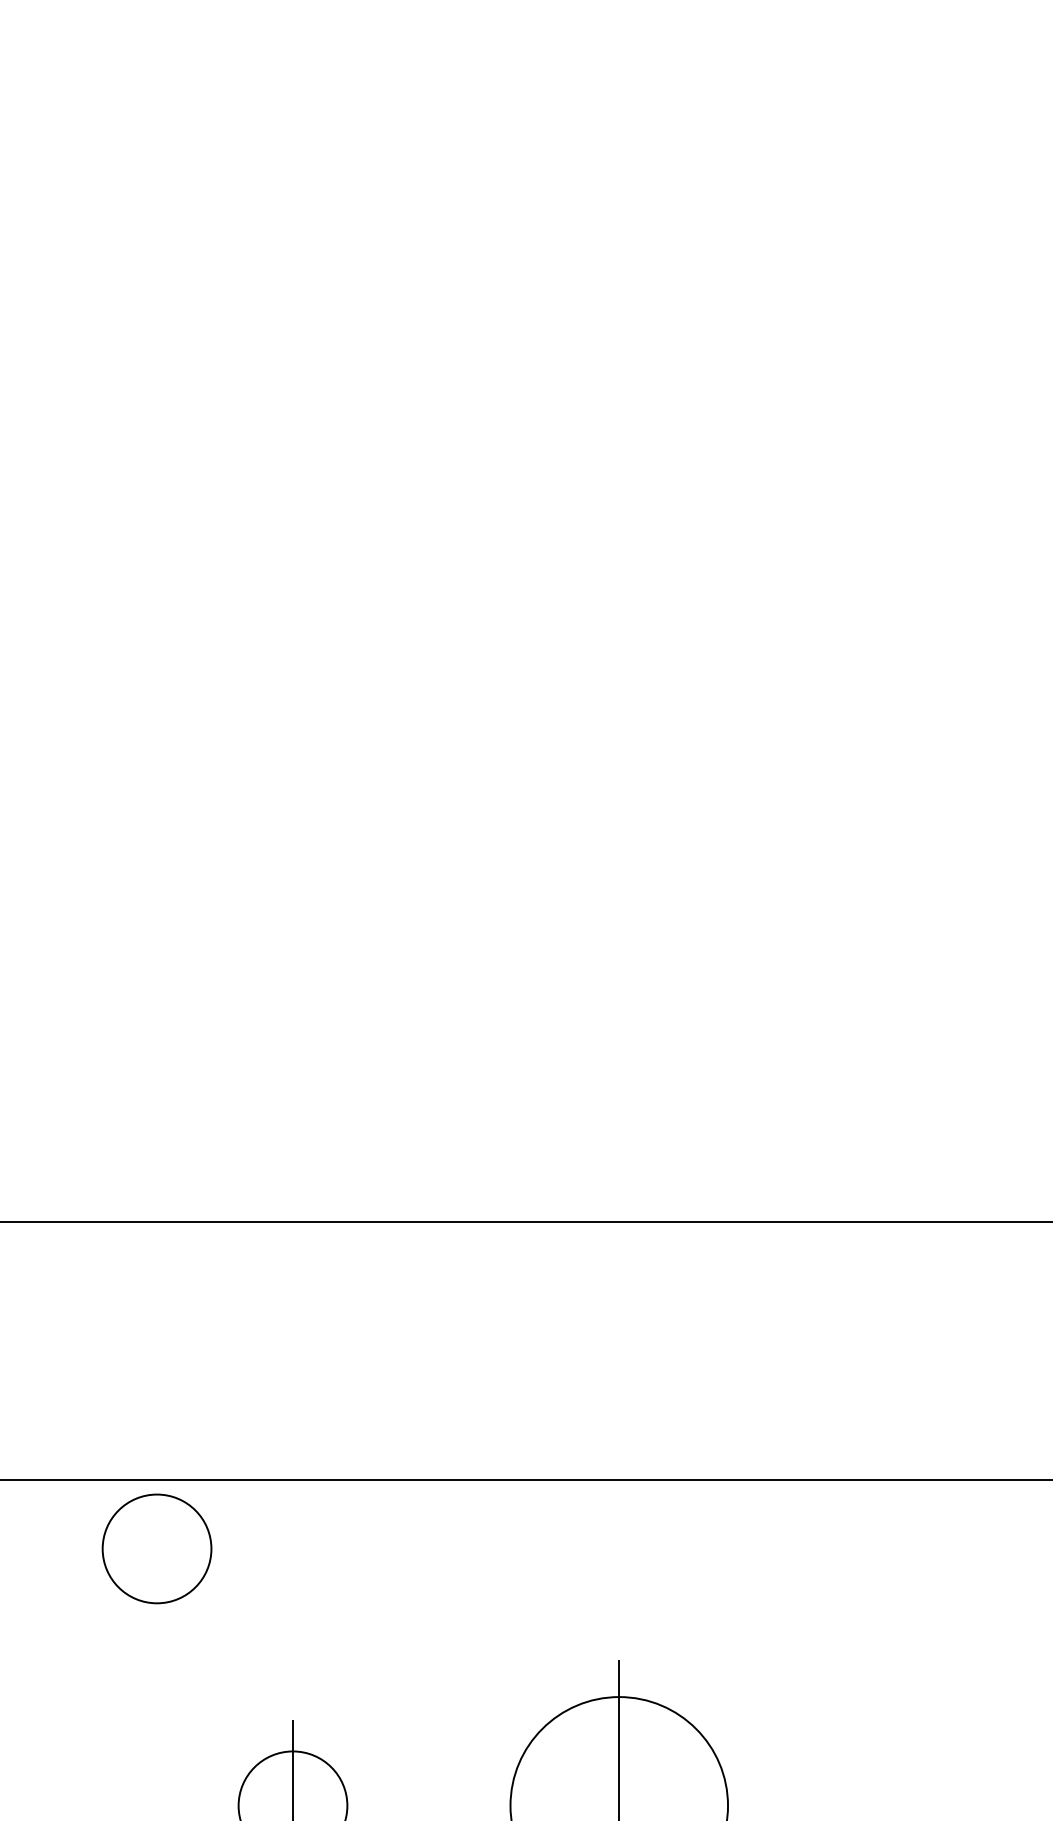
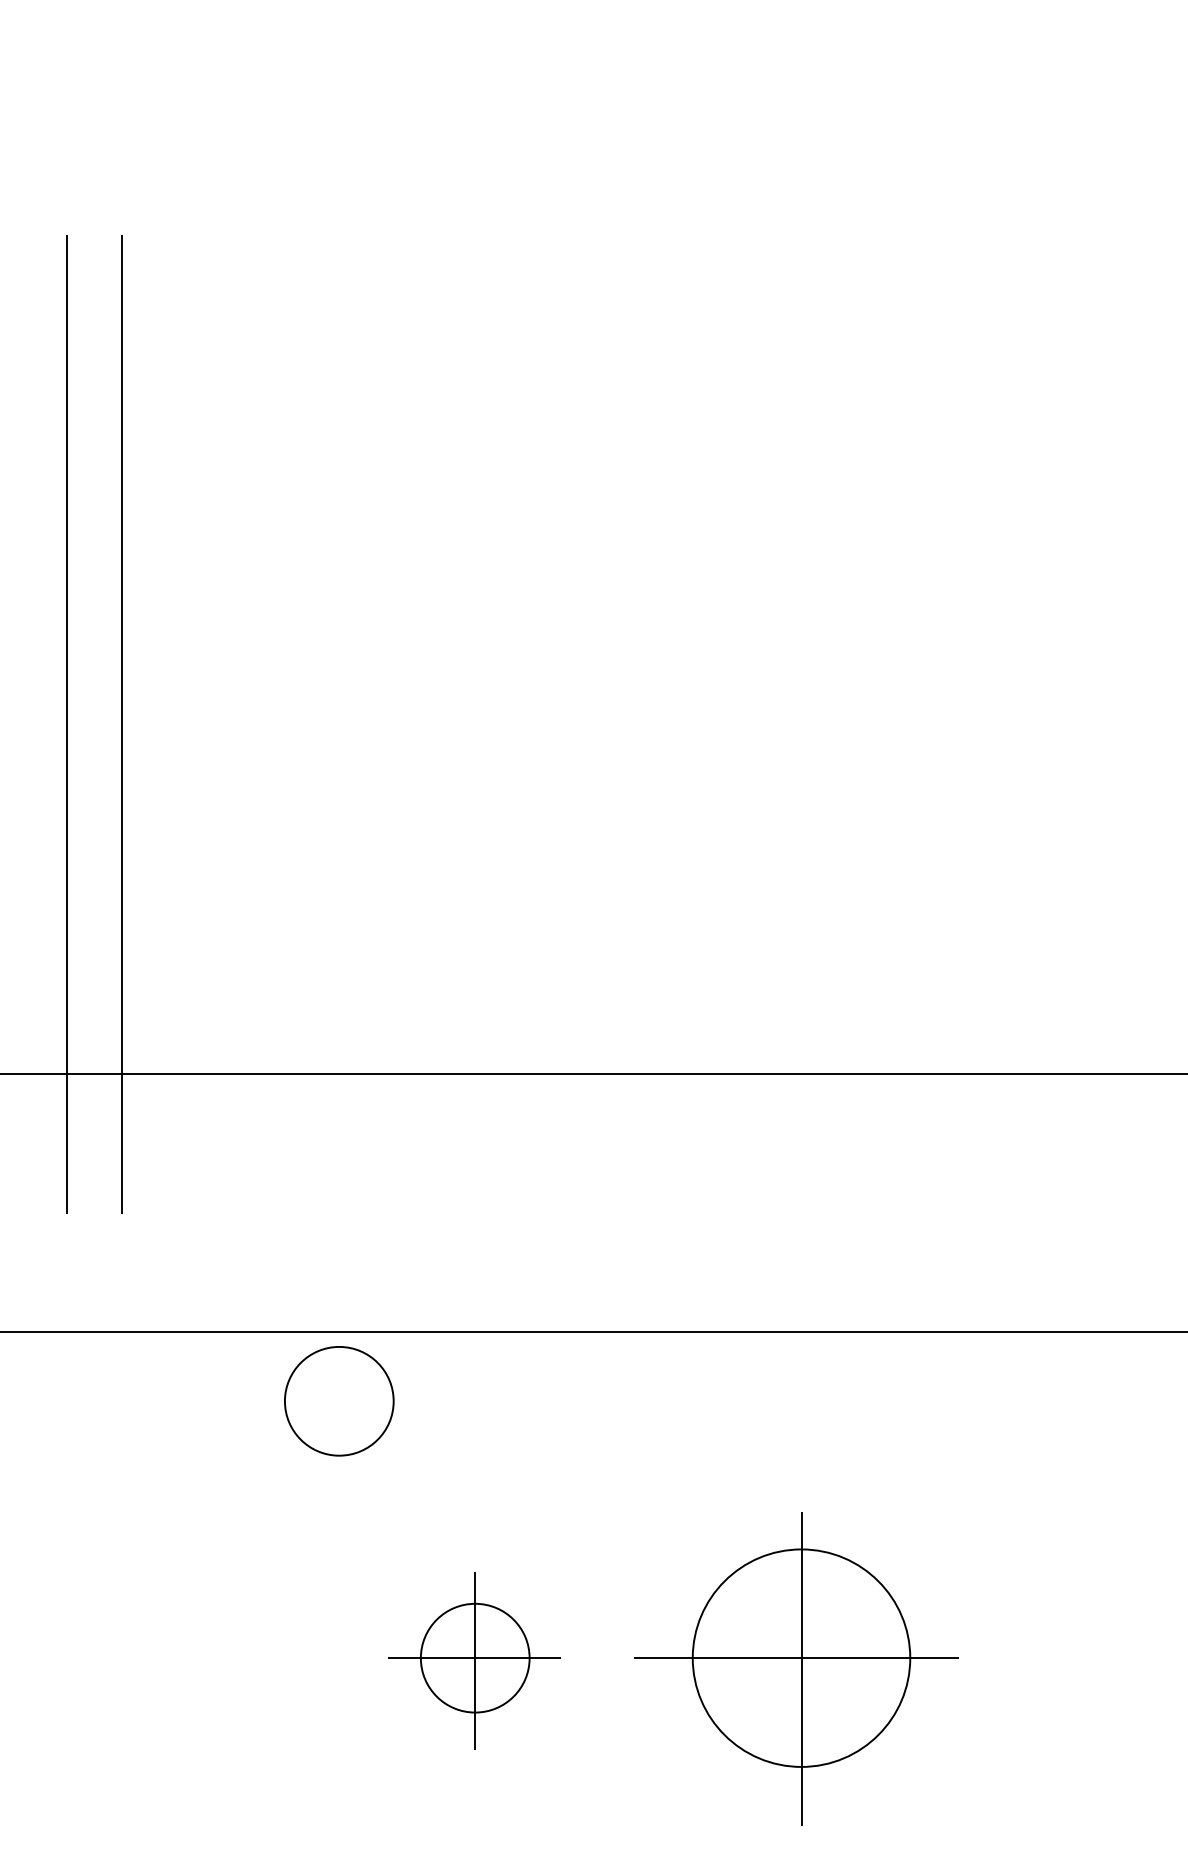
line: (291, 1806) -> (473, 1658), added
line: (613, 1806) -> (795, 1658), added

